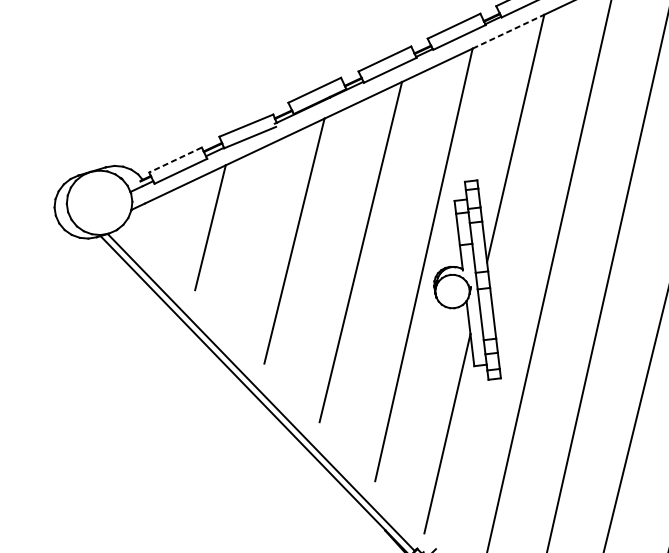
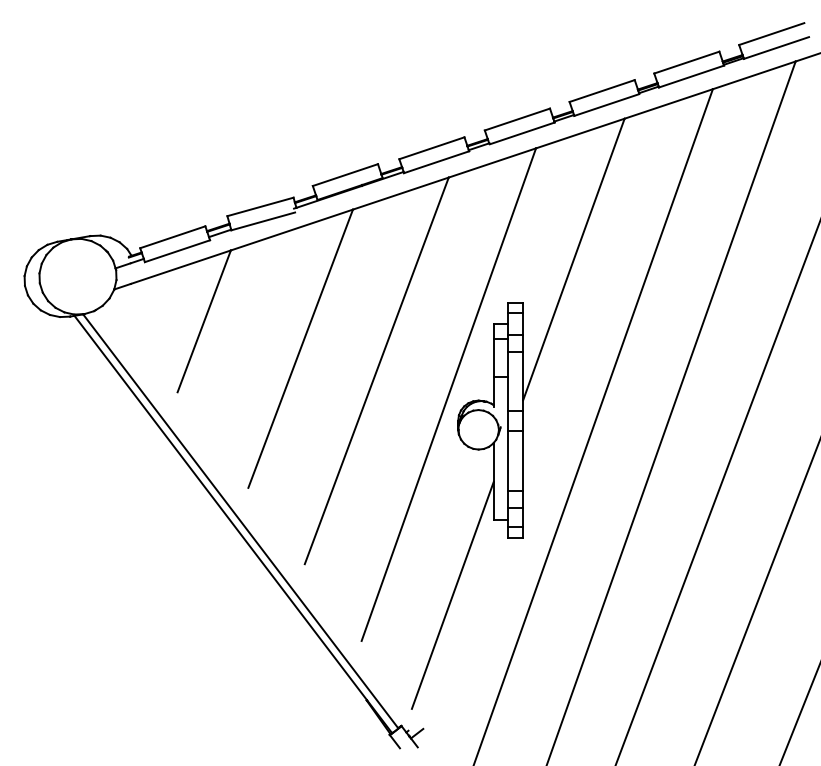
line: (508, 31) -> (580, 133), dashed -> solid
line: (175, 160) -> (172, 237), dashed -> solid

